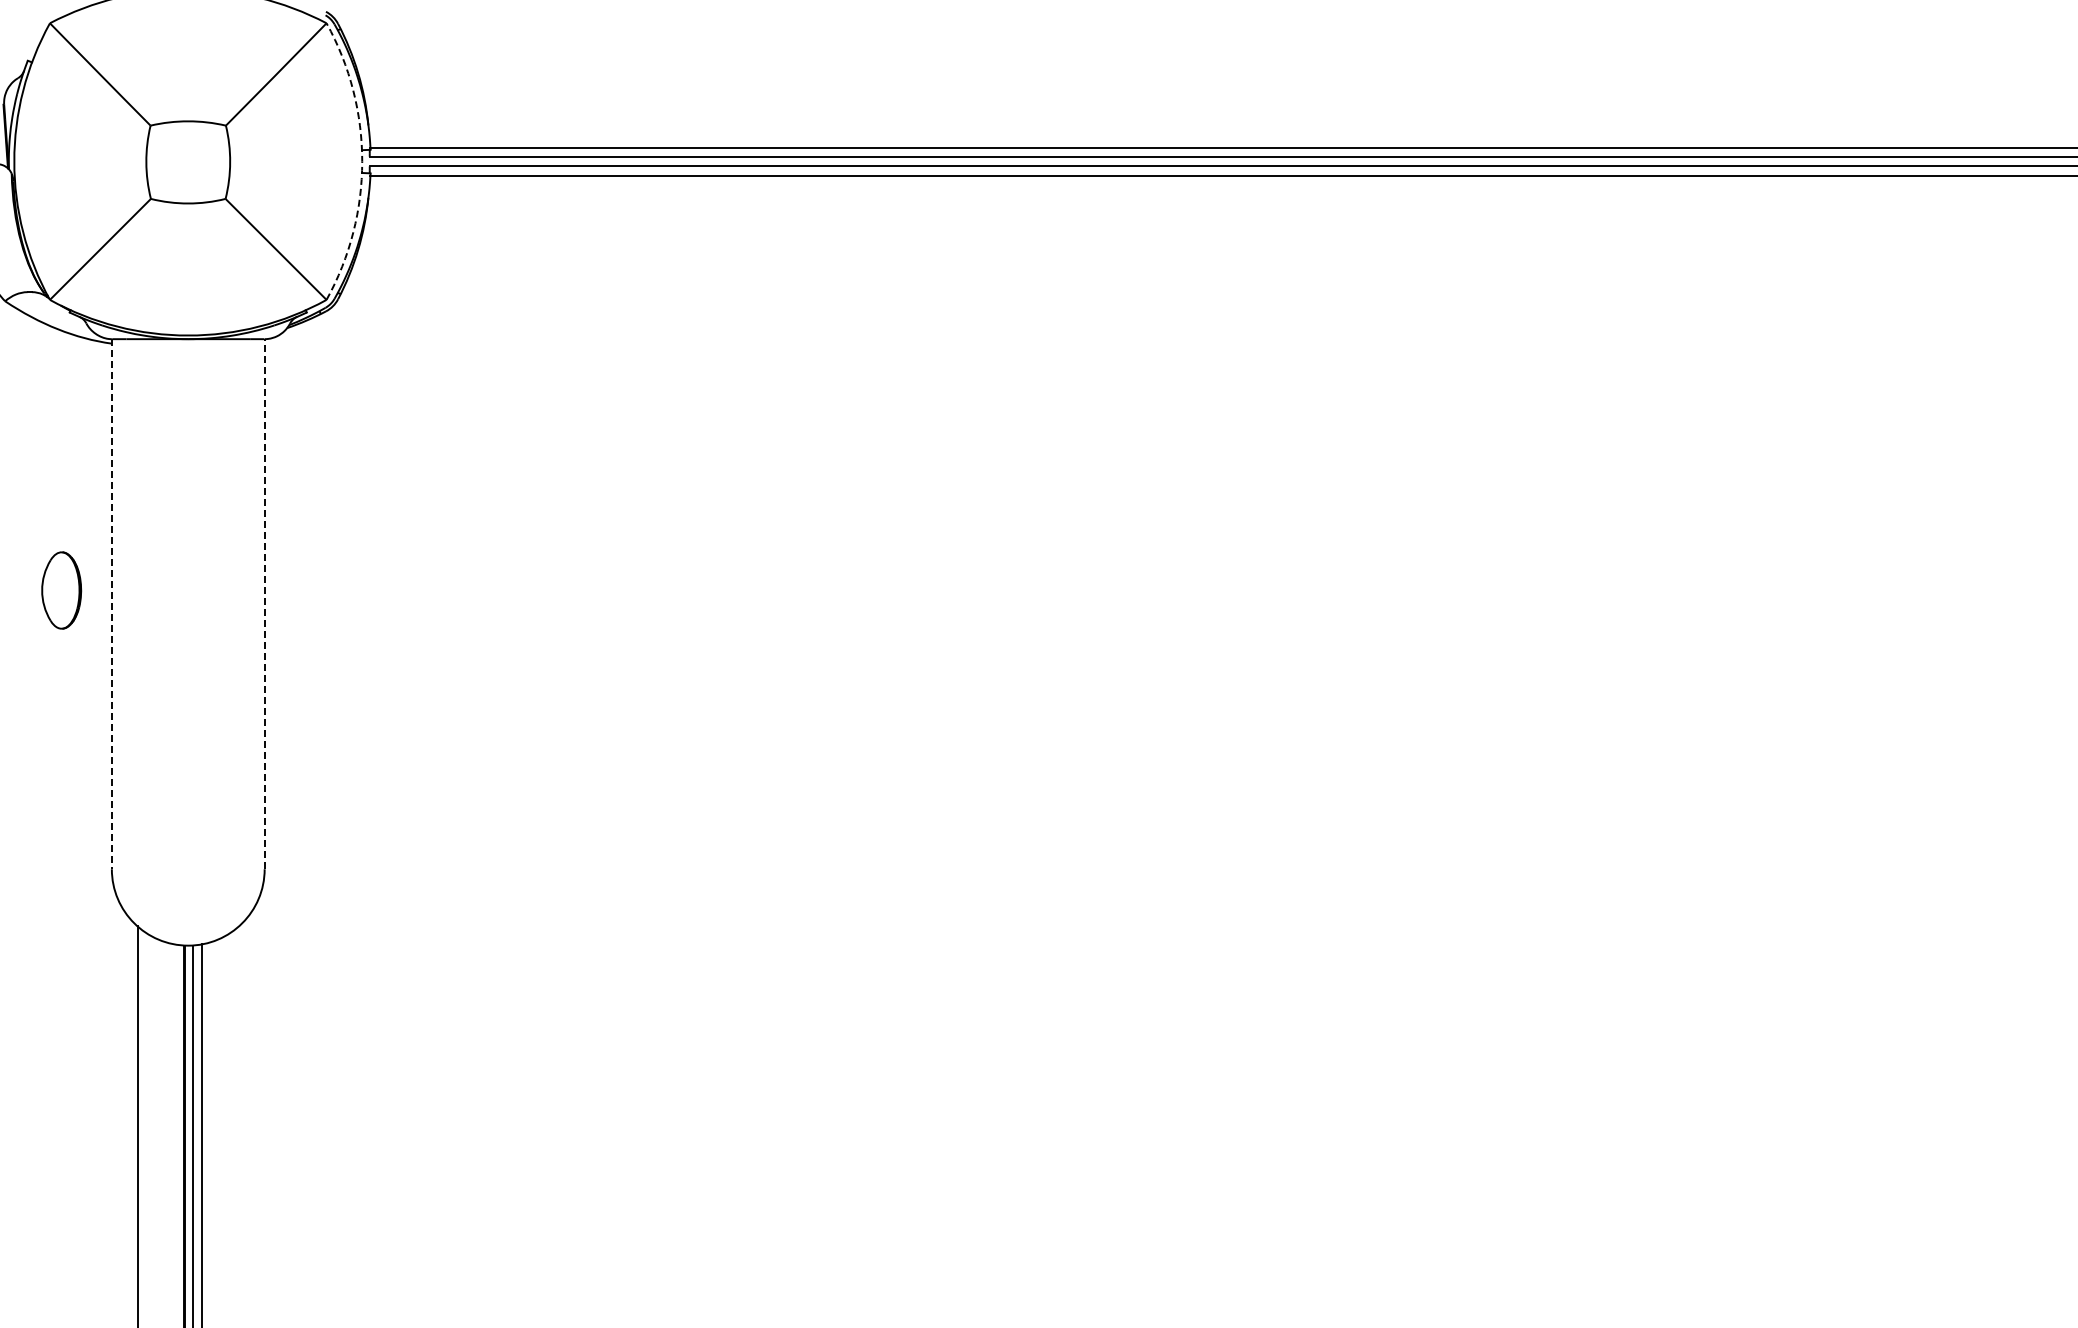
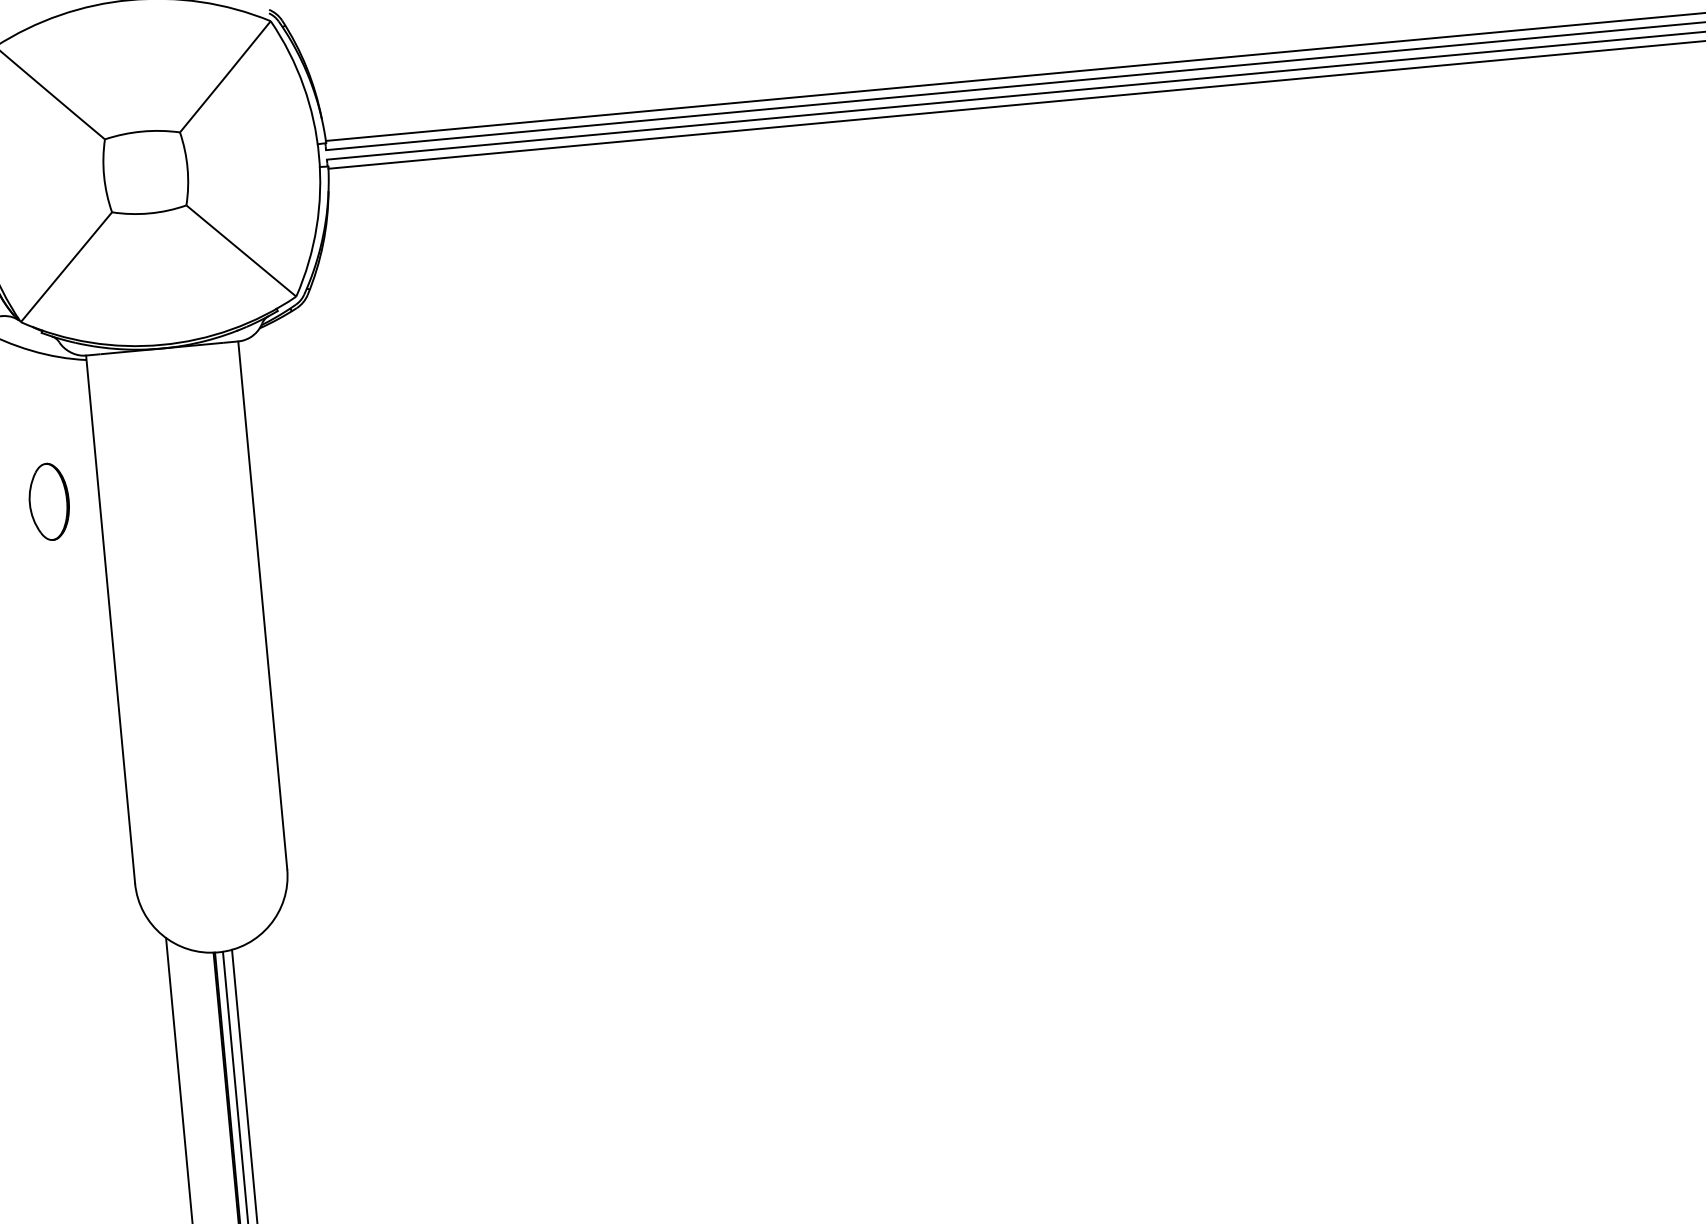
arc: (362, 161) -> (319, 155), dashed -> solid
part: (61, 590) -> (49, 501), moved
line: (264, 603) -> (262, 604), dashed -> solid
line: (111, 604) -> (110, 619), dashed -> solid

